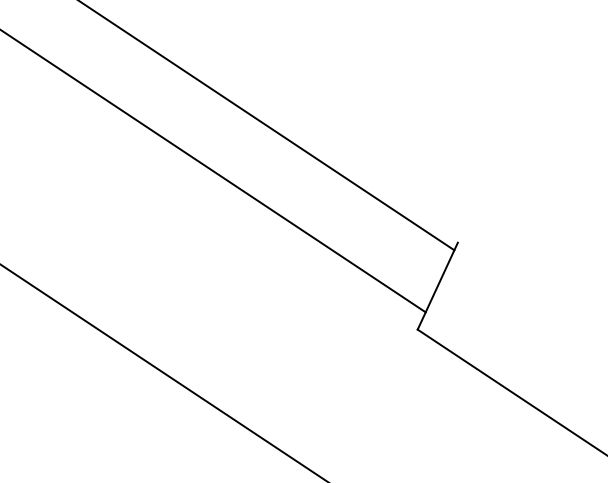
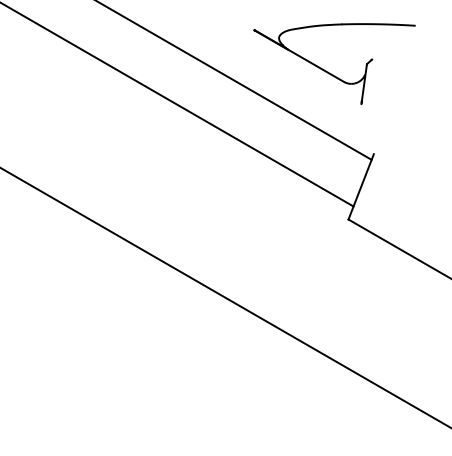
part: (403, 126) -> (328, 71), added

